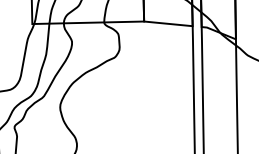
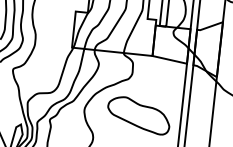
part: (135, 105) -> (138, 115), added

